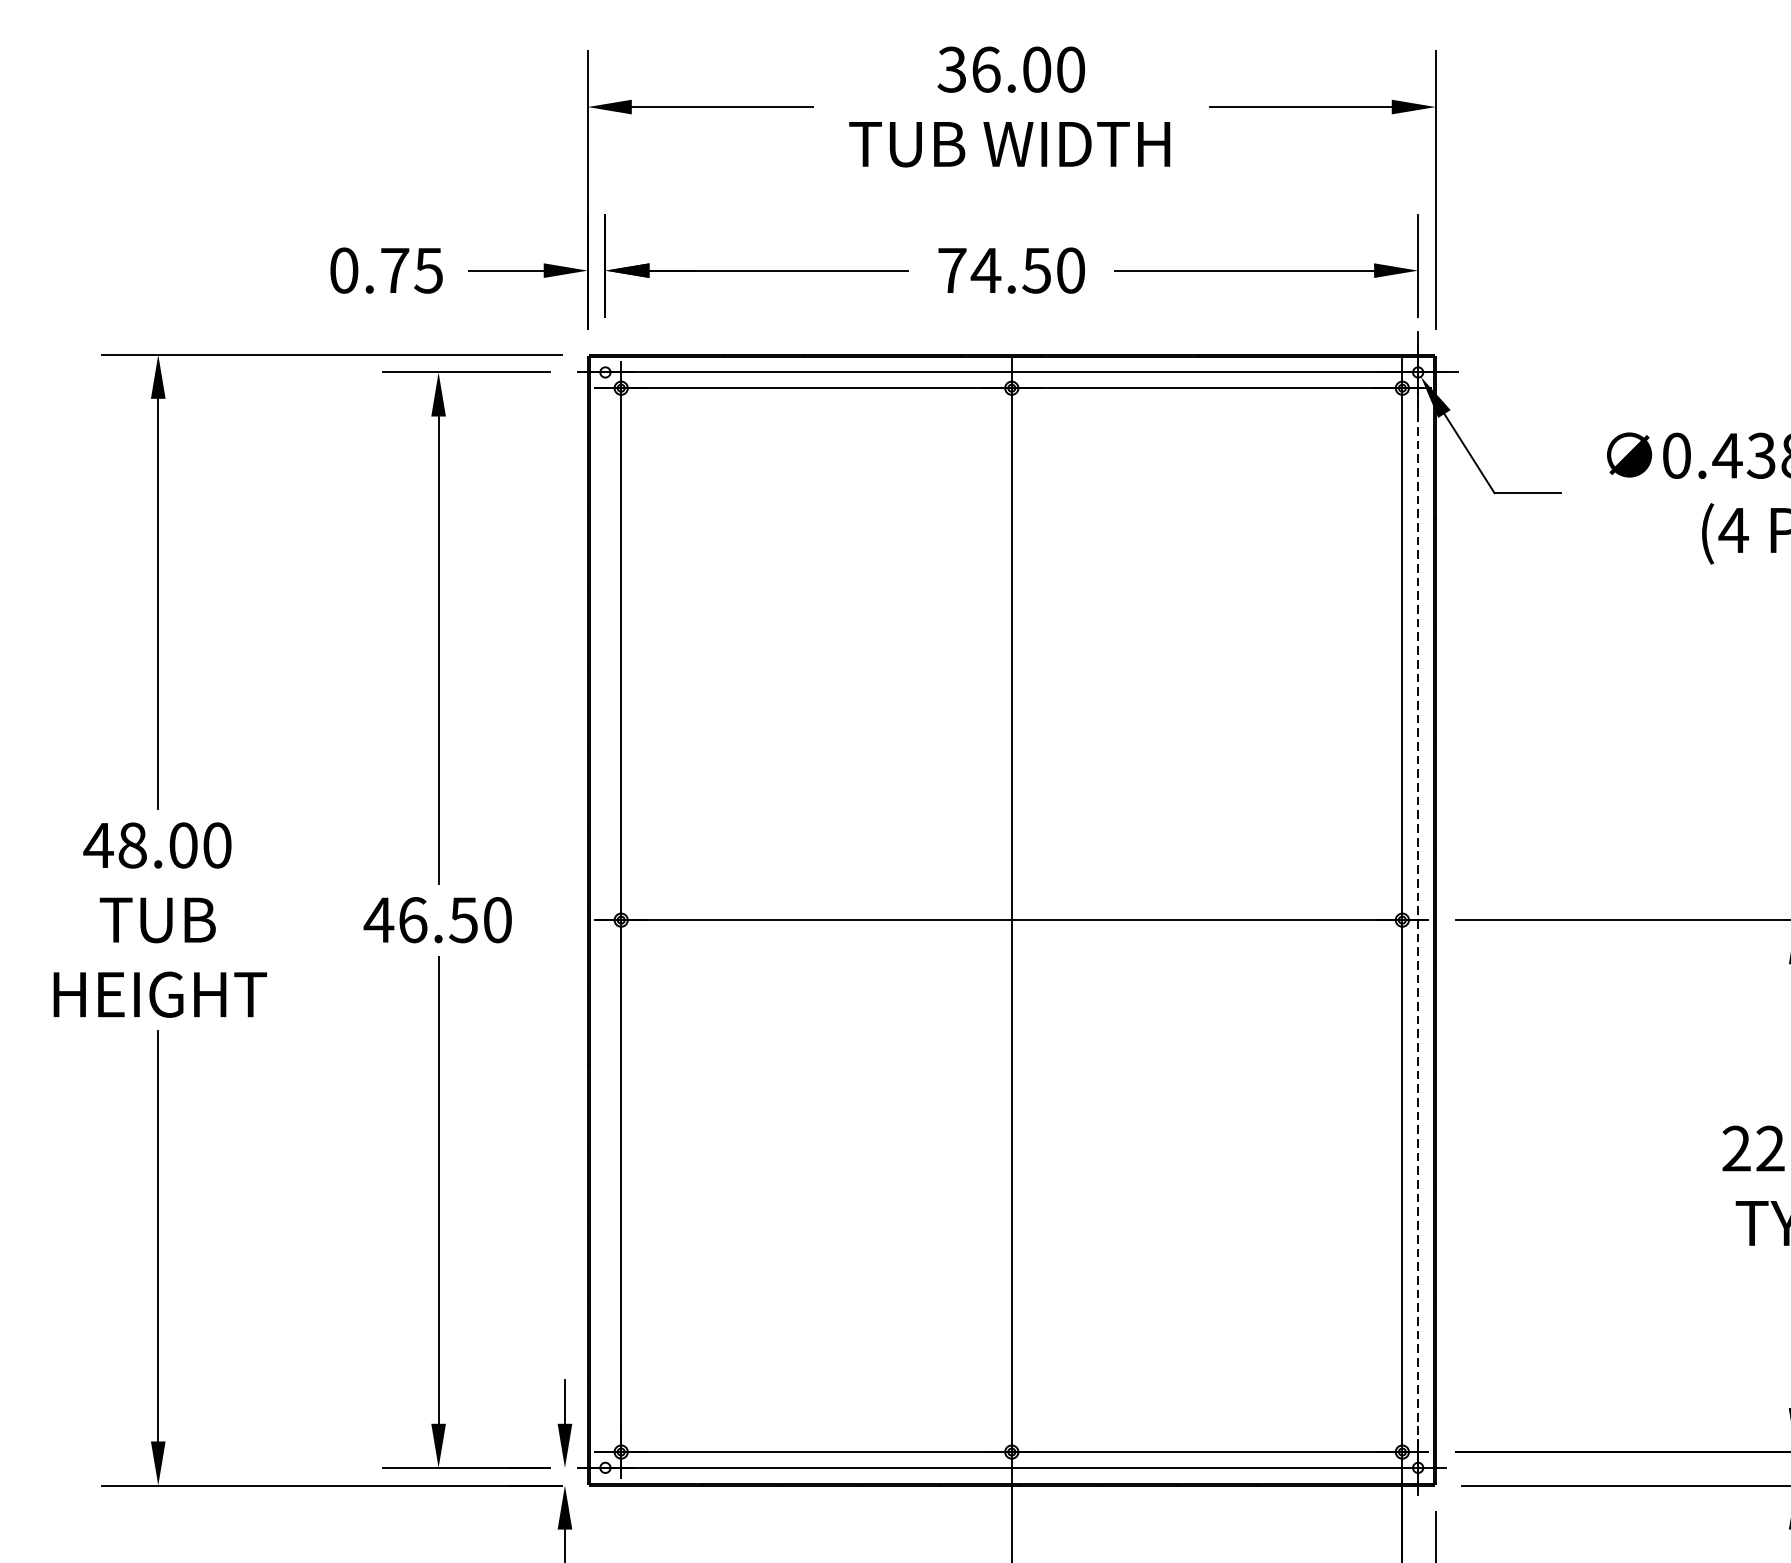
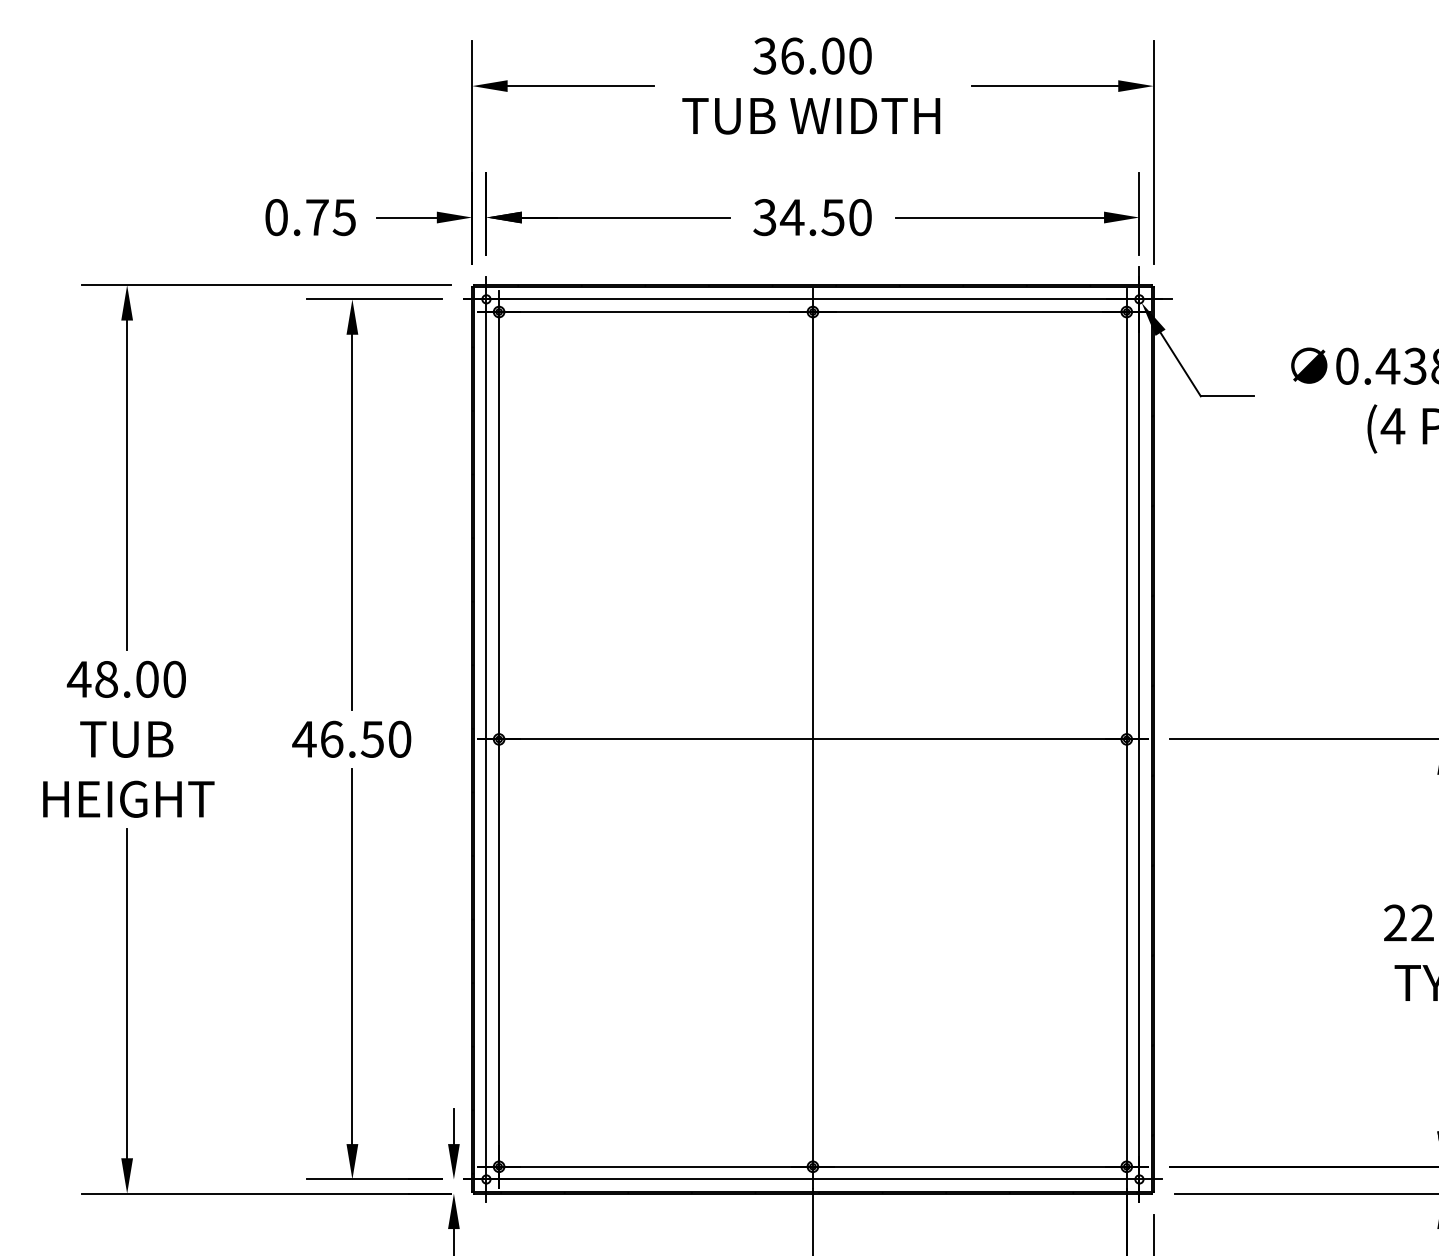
text: (951, 270) -> (764, 217), 74.50 -> 34.50
line: (605, 920) -> (486, 739), added
line: (1418, 920) -> (1139, 739), dashed -> solid

